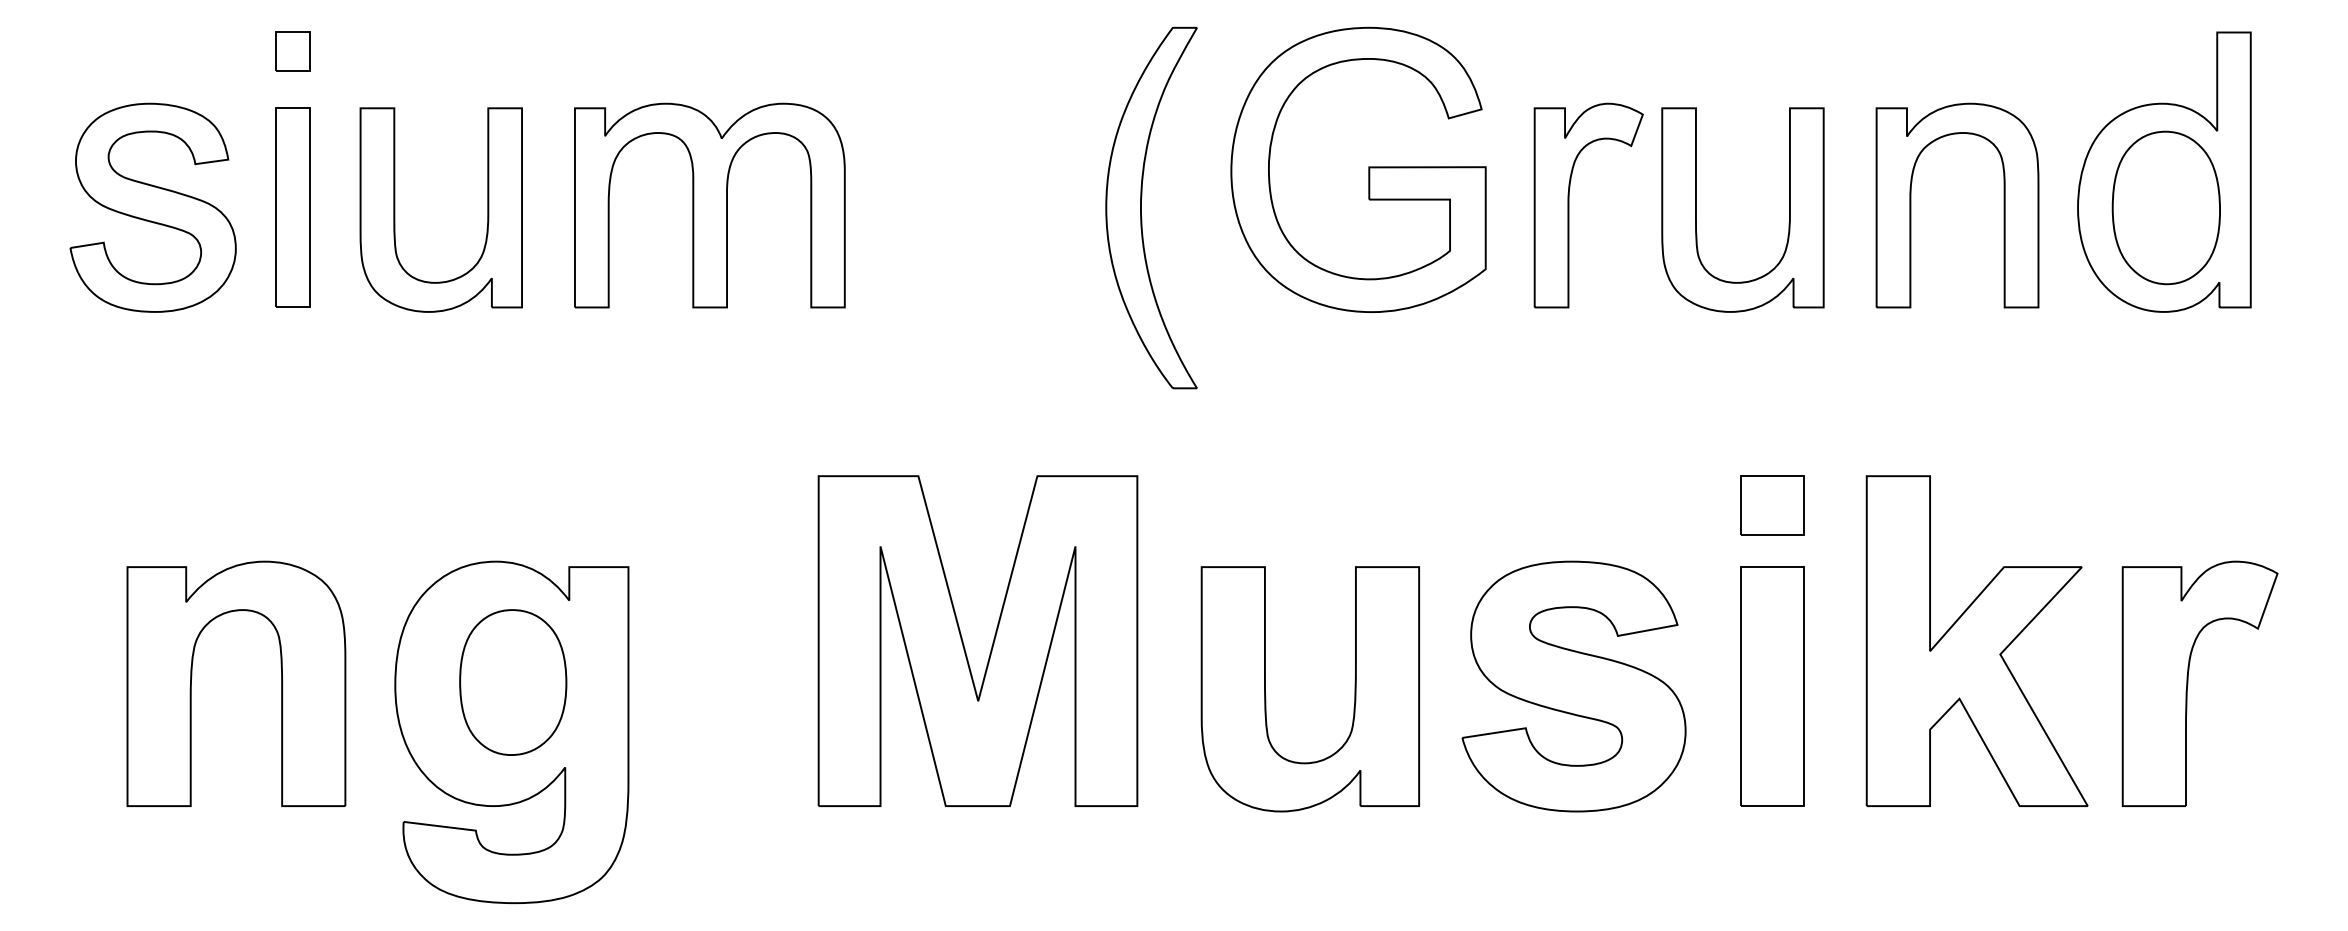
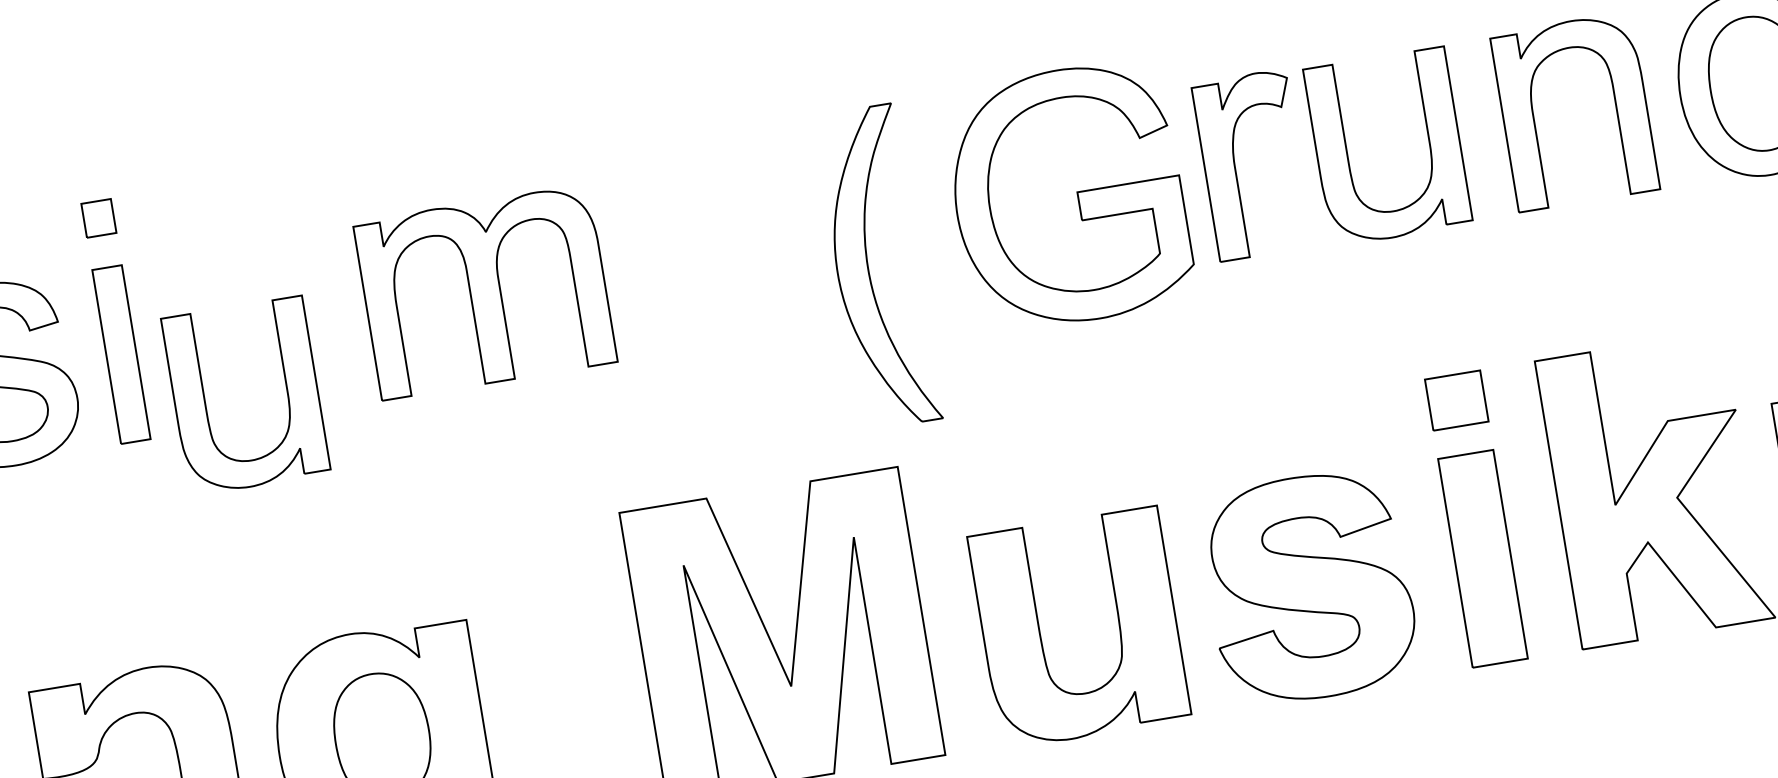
part: (1368, 169) -> (1077, 194), moved
part: (1141, 207) -> (868, 268), moved
part: (395, 209) -> (206, 402), moved

